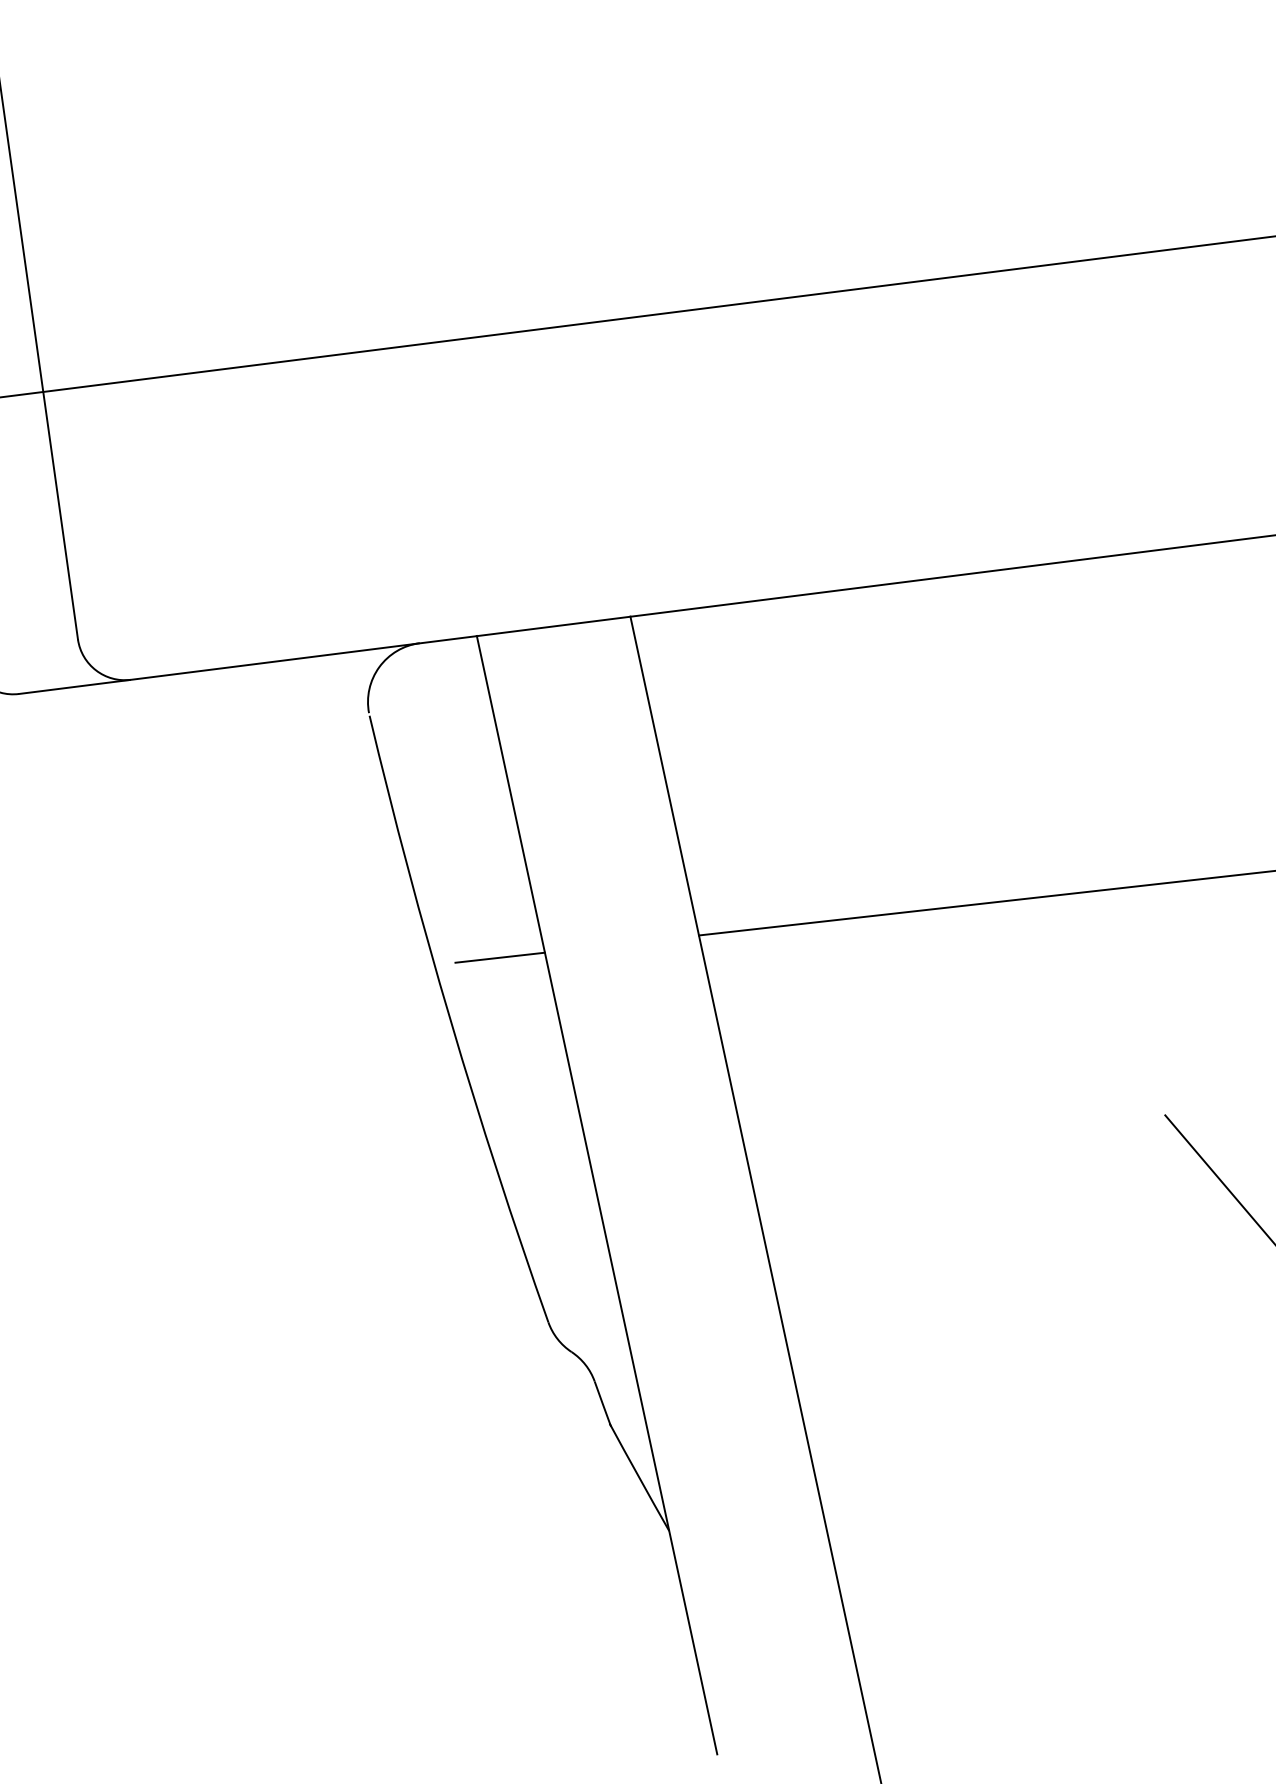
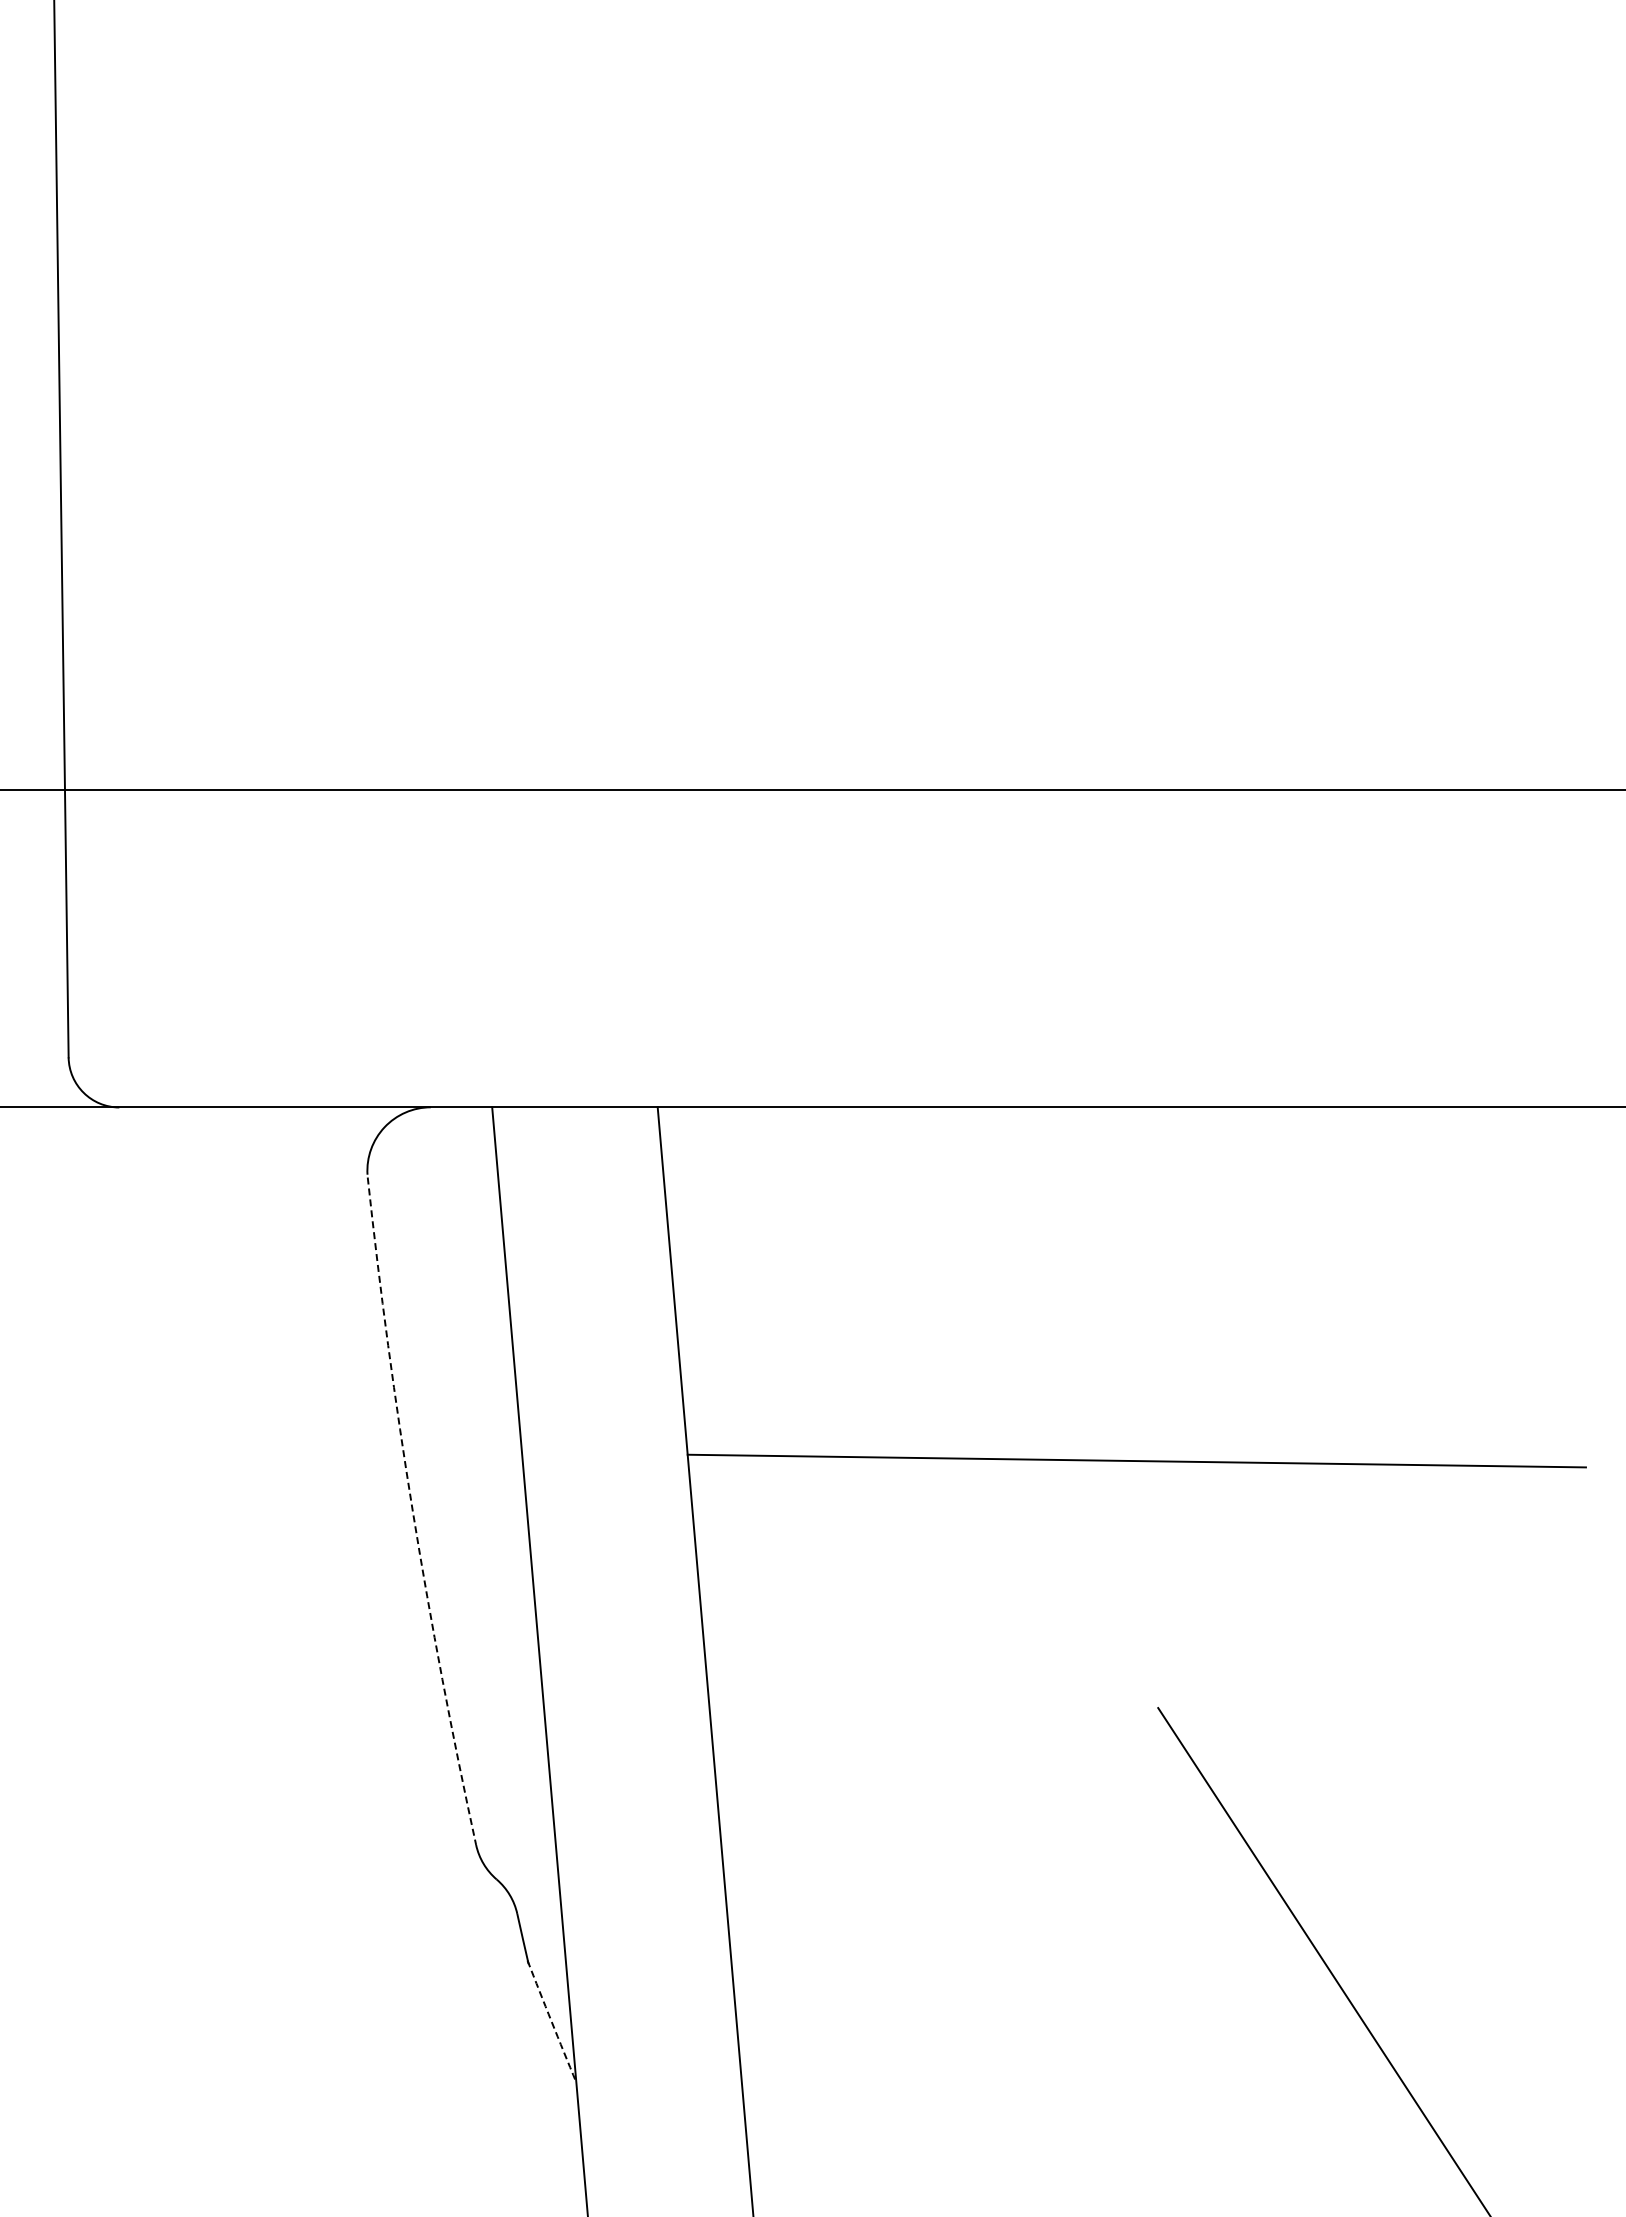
line: (499, 957) -> (473, 1451), removed
arc: (451, 1021) -> (413, 1512), solid -> dashed
arc: (639, 1477) -> (551, 2021), solid -> dashed

